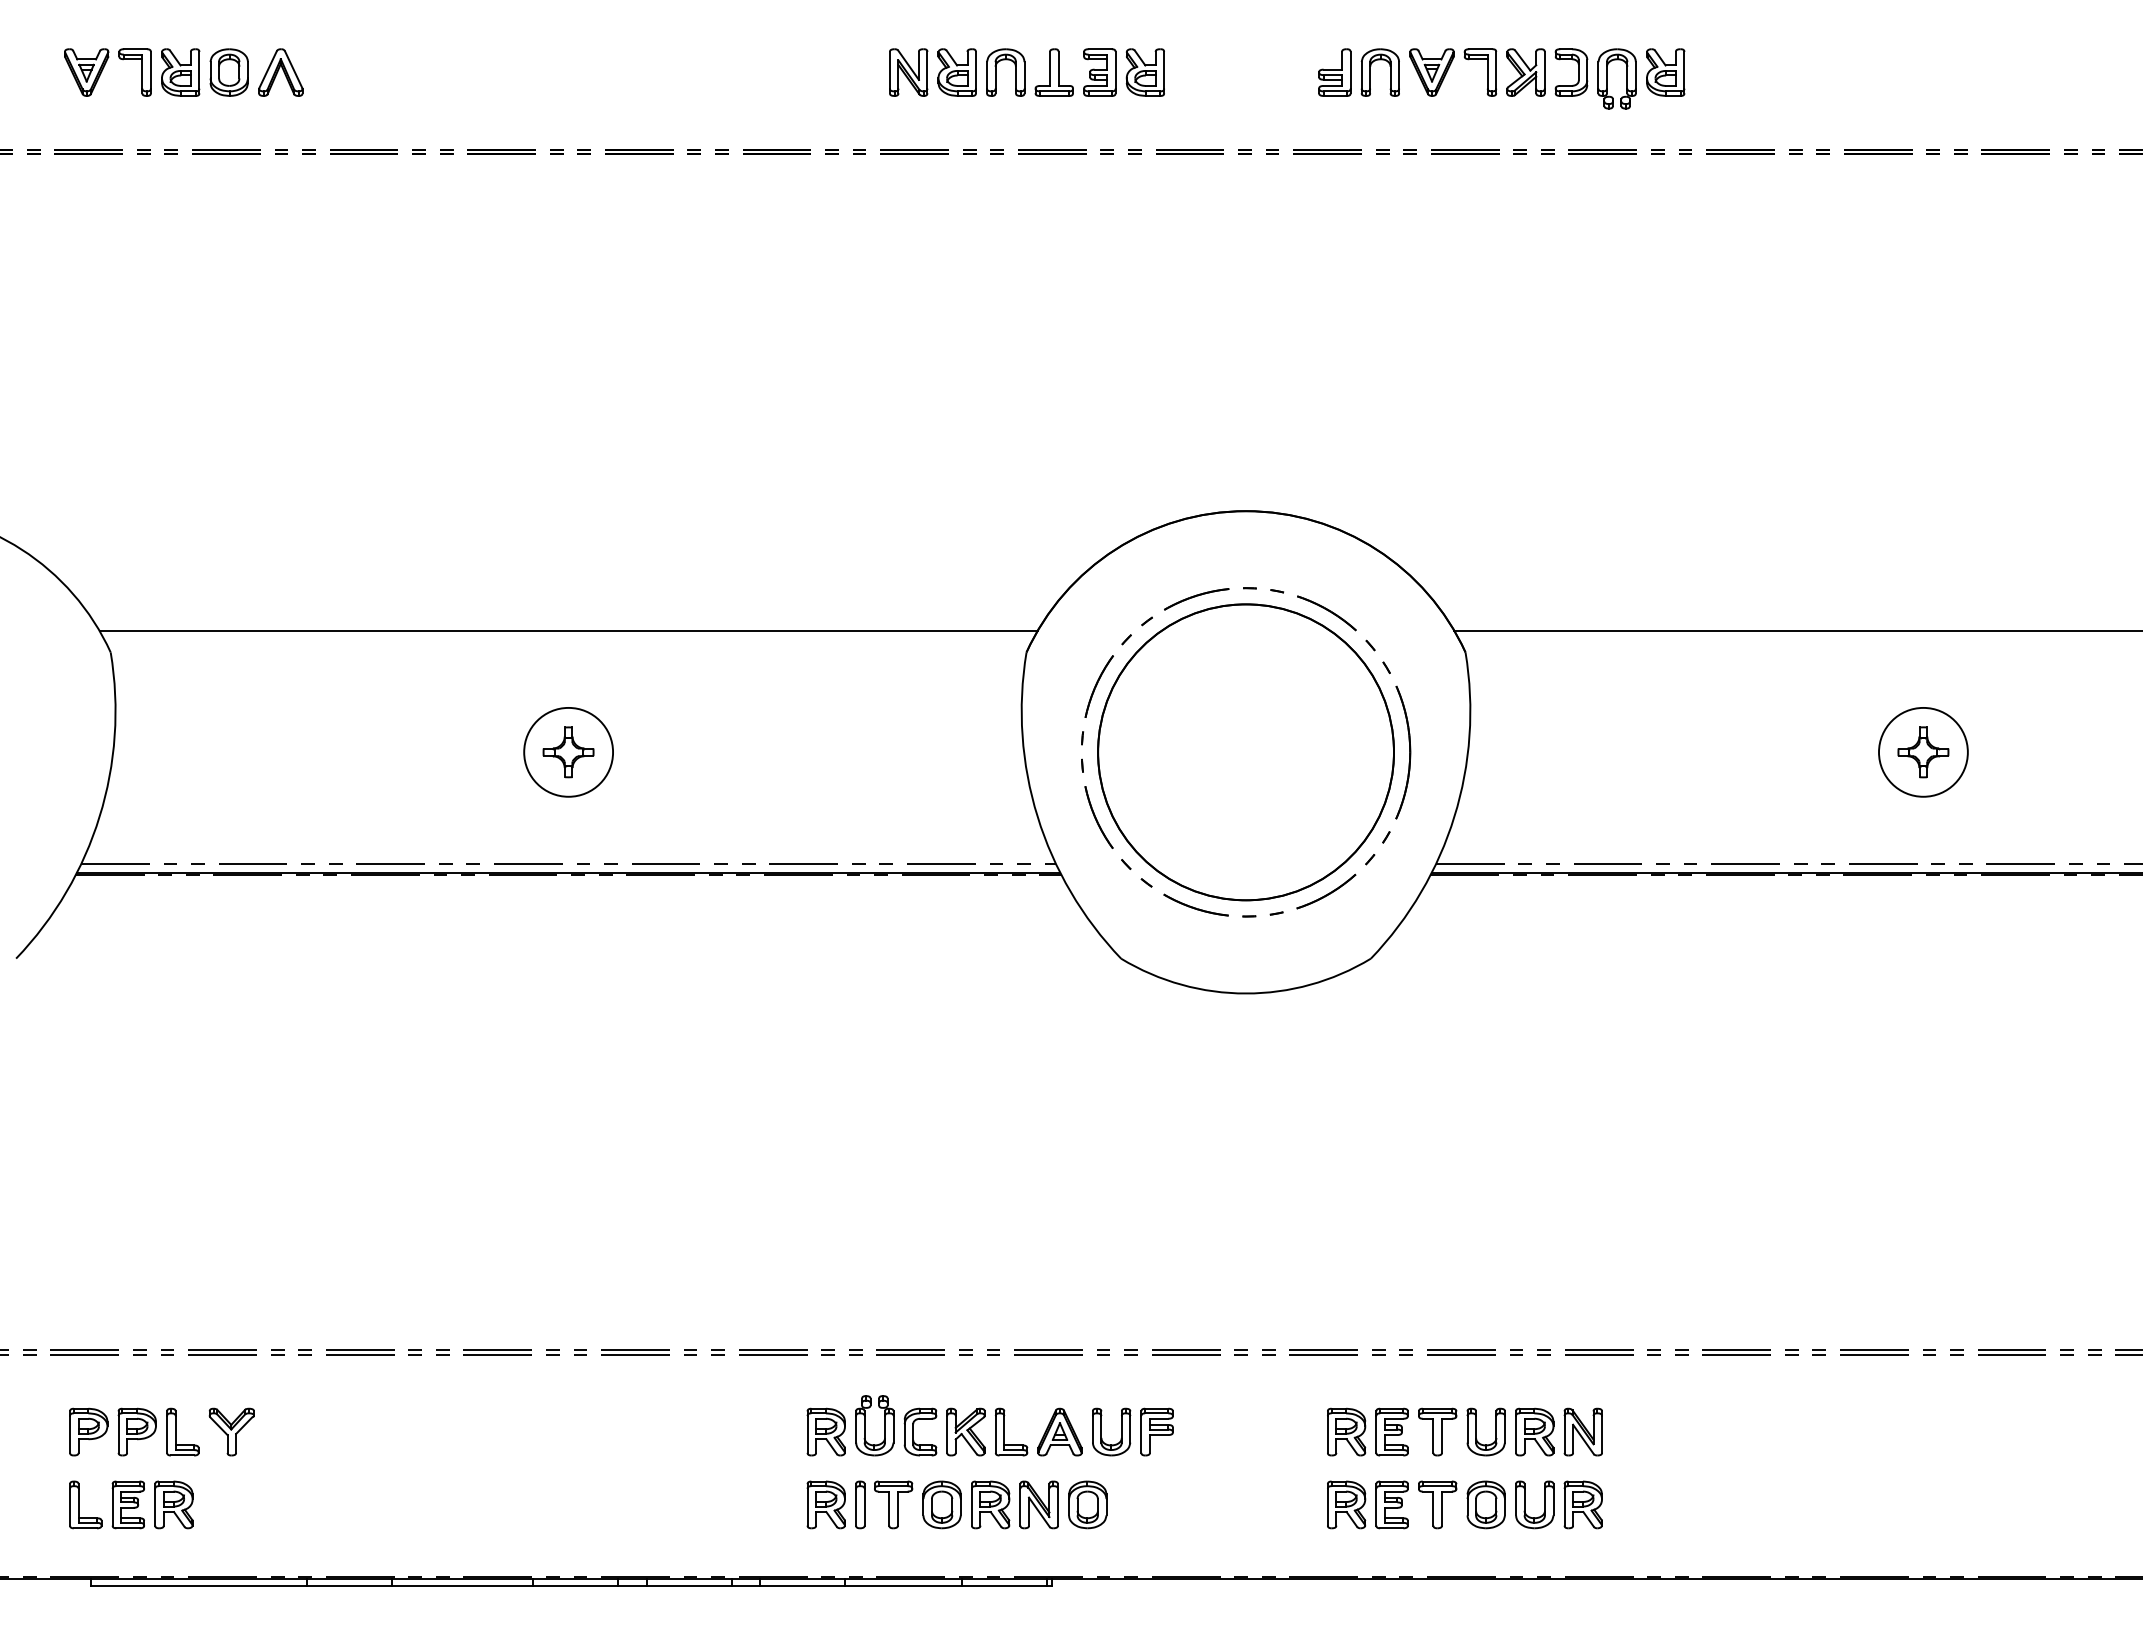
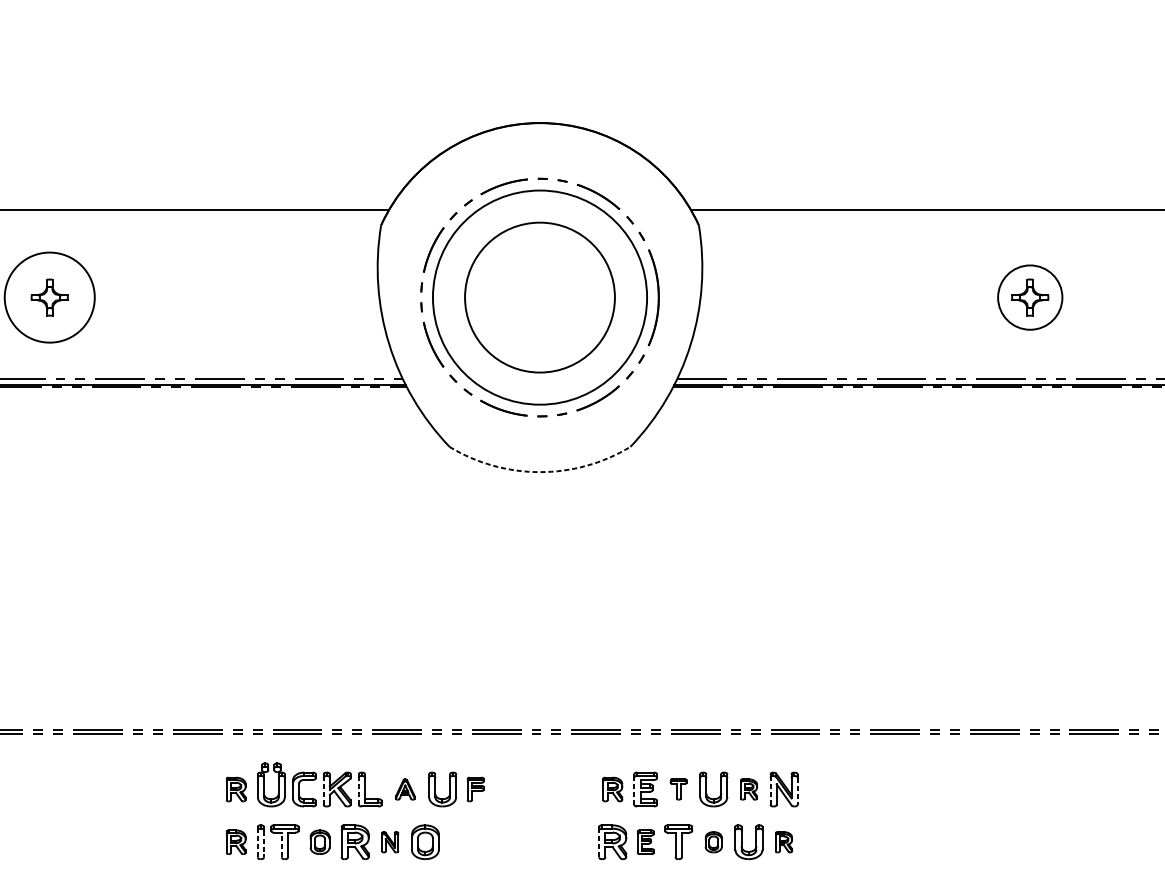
circle: (568, 751) -> (49, 296), size x1.4
circle: (1245, 752) -> (539, 297), size x0.7
arc: (1246, 993) -> (540, 472), solid -> dashed
part: (825, 1431) -> (235, 789), size x0.7
part: (1059, 1431) -> (405, 789), size x0.6
part: (1156, 1431) -> (475, 789), size x0.7
part: (1346, 1431) -> (612, 789), size x0.7
part: (1437, 1431) -> (678, 789), size x0.6
part: (1534, 1431) -> (748, 789), size x0.6
line: (947, 1433) -> (323, 790), solid -> dashed
line: (995, 1433) -> (358, 790), solid -> dashed
line: (1376, 1433) -> (634, 790), solid -> dashed
line: (1564, 1433) -> (770, 790), solid -> dashed
line: (1602, 1434) -> (797, 791), solid -> dashed
part: (825, 1504) -> (235, 841), size x0.7
part: (941, 1504) -> (319, 841), size x0.7
part: (1038, 1504) -> (389, 841), size x0.6
part: (1391, 1504) -> (645, 841), size x0.7
part: (1485, 1504) -> (713, 841), size x0.6
part: (1582, 1504) -> (783, 841), size x0.6
line: (856, 1506) -> (258, 843), solid -> dashed
line: (1327, 1506) -> (598, 843), solid -> dashed
line: (864, 1507) -> (263, 844), solid -> dashed
line: (889, 1508) -> (281, 844), solid -> dashed

